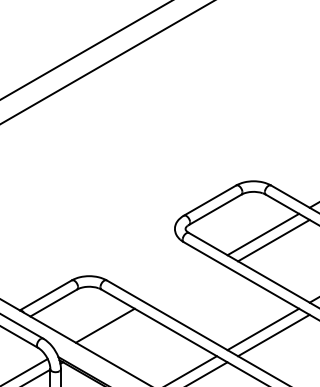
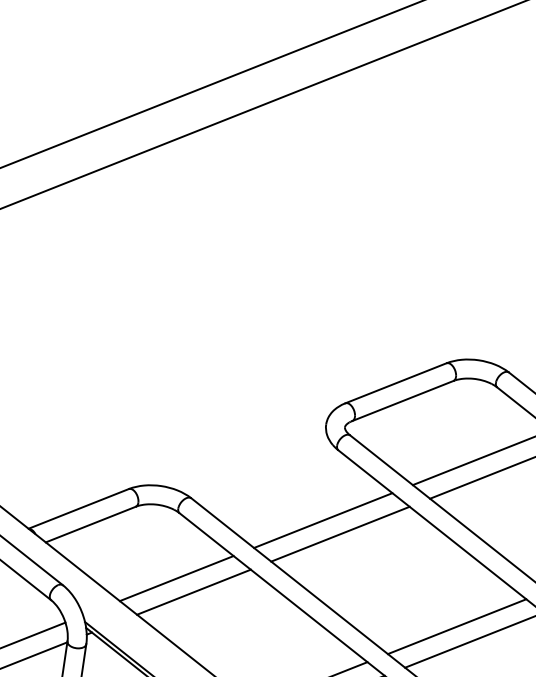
line: (180, 281) -> (322, 519), added
line: (191, 287) -> (340, 533), added
line: (115, 331) -> (193, 591), added

